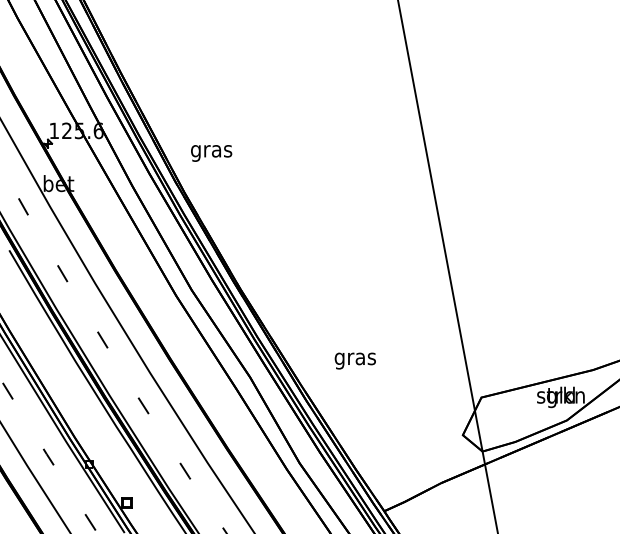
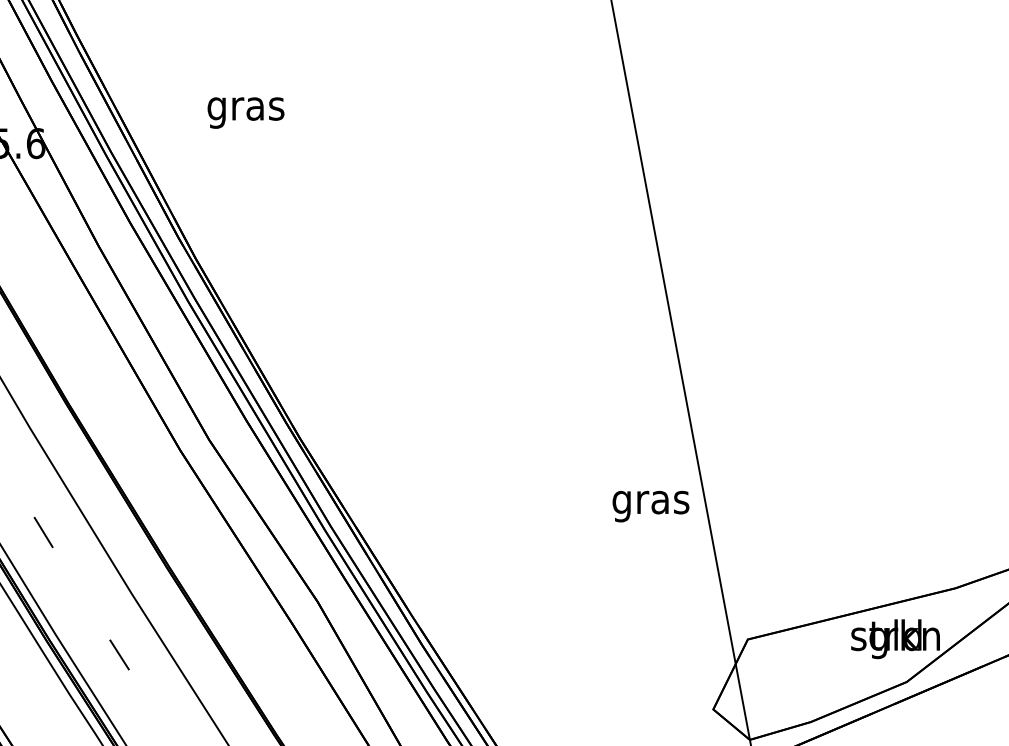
text: (211, 153) -> (245, 113), moved
text: (354, 360) -> (649, 505), moved

